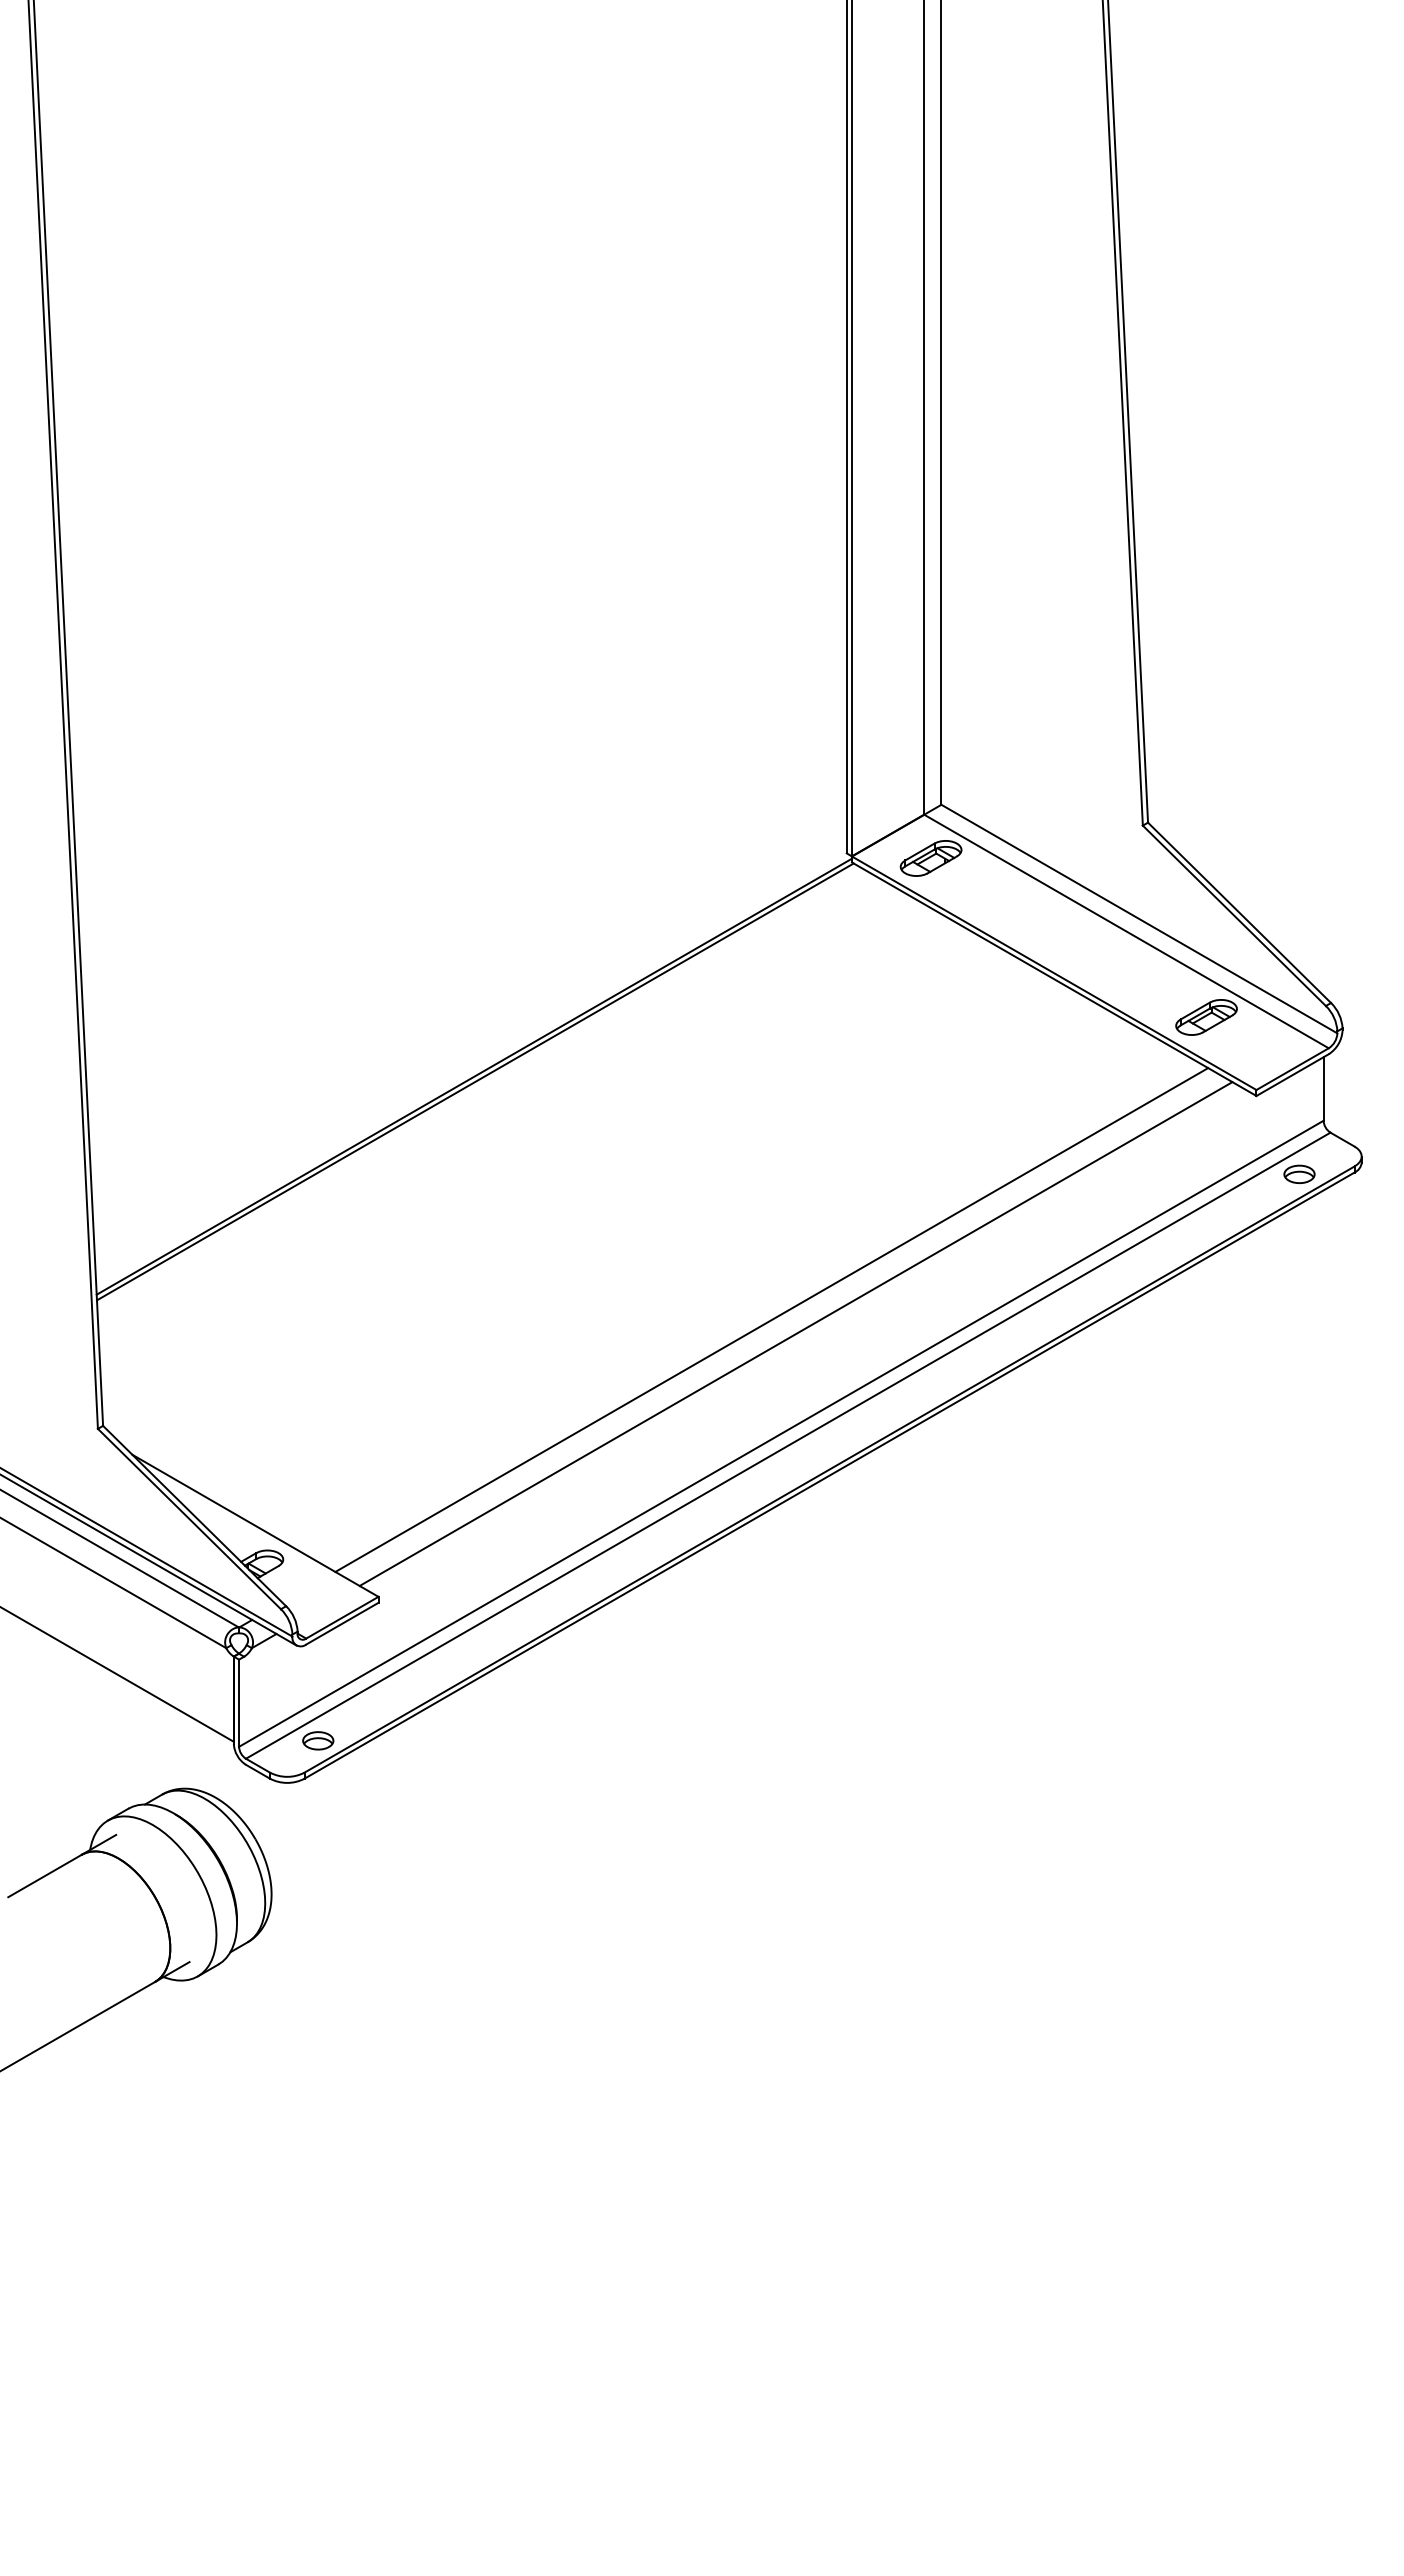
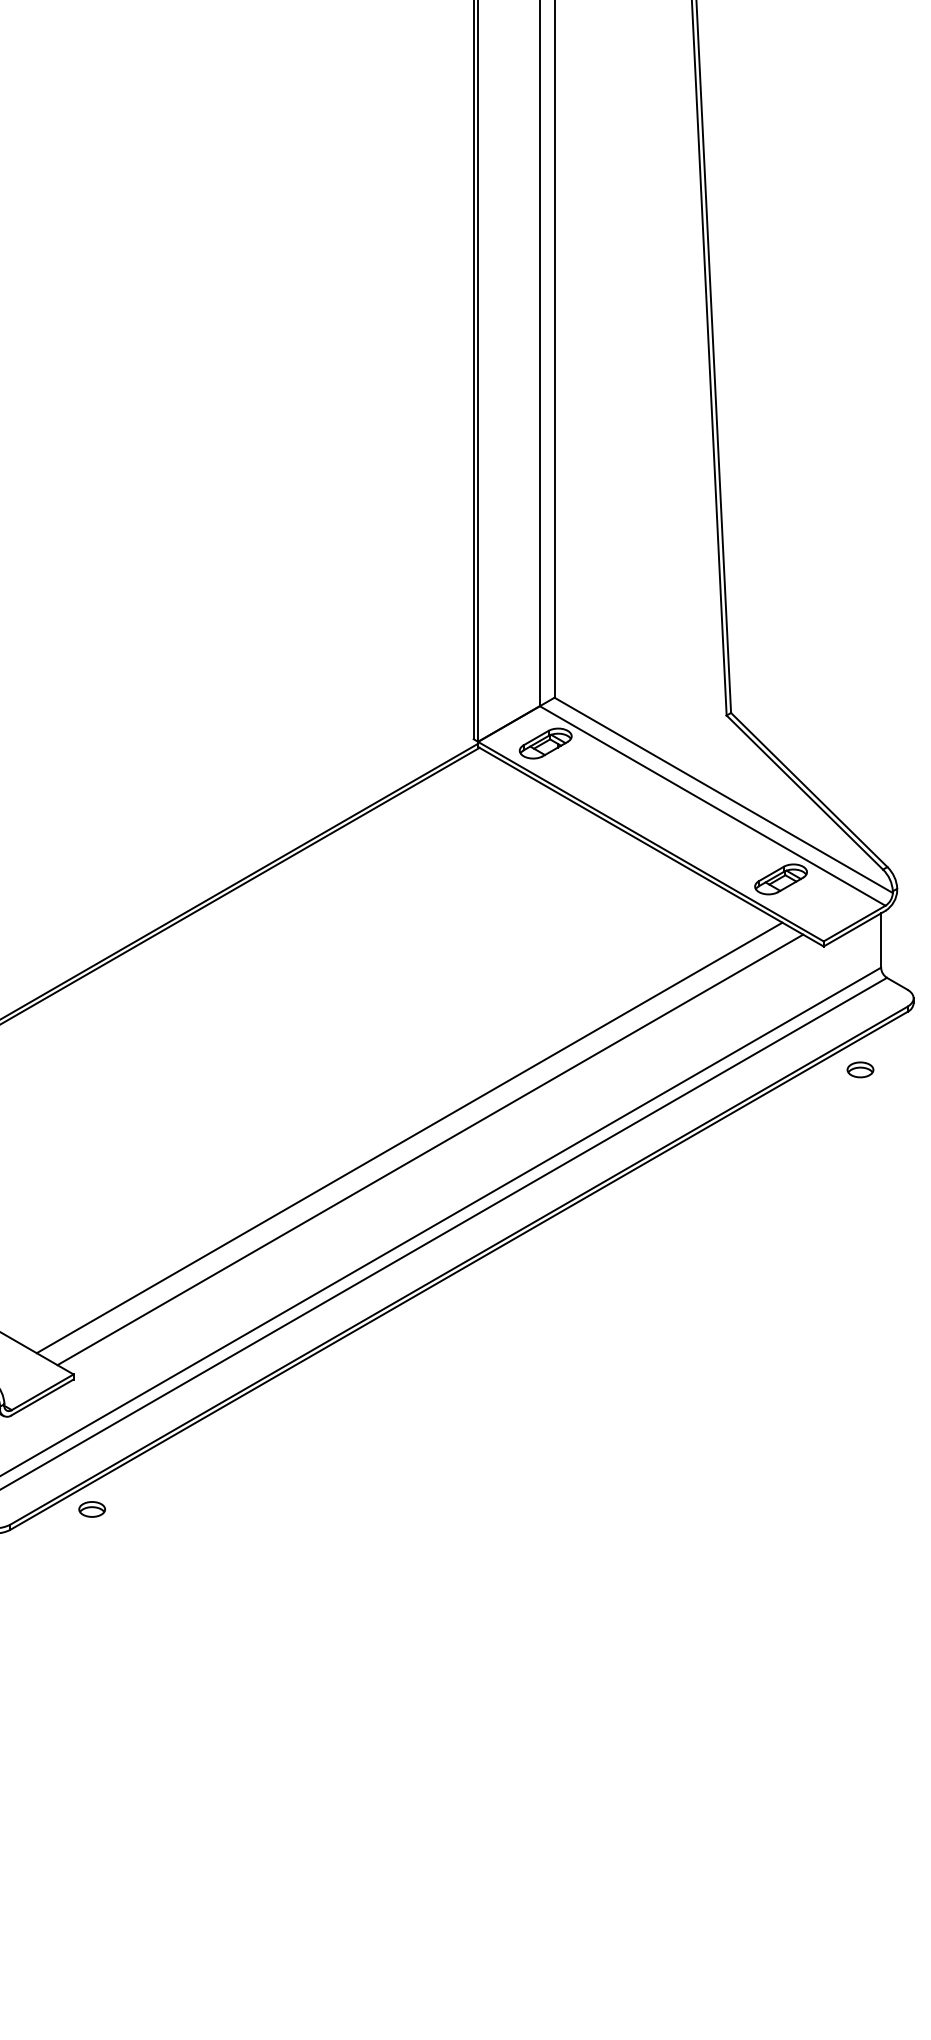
part: (1299, 1173) -> (860, 1069), moved
part: (318, 1740) -> (92, 1509), moved

